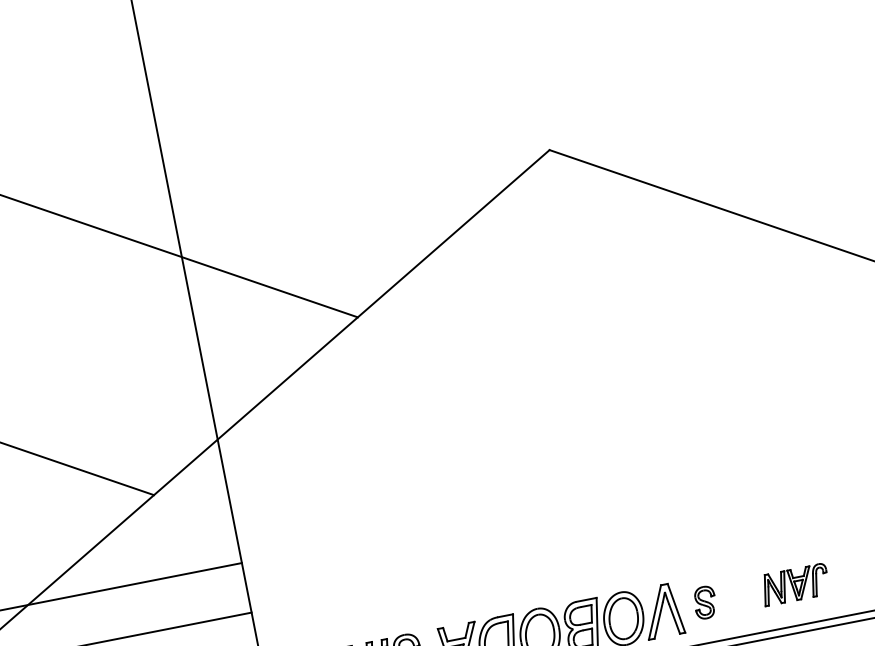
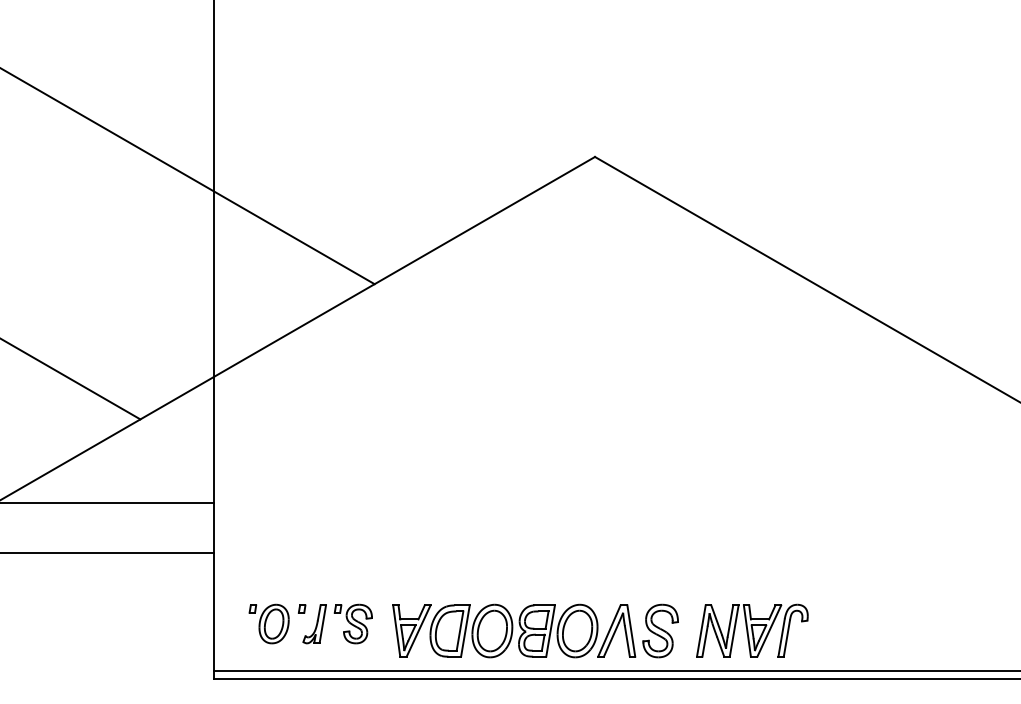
part: (795, 584) -> (752, 630), size x1.67
part: (705, 602) -> (660, 630), size x1.67

